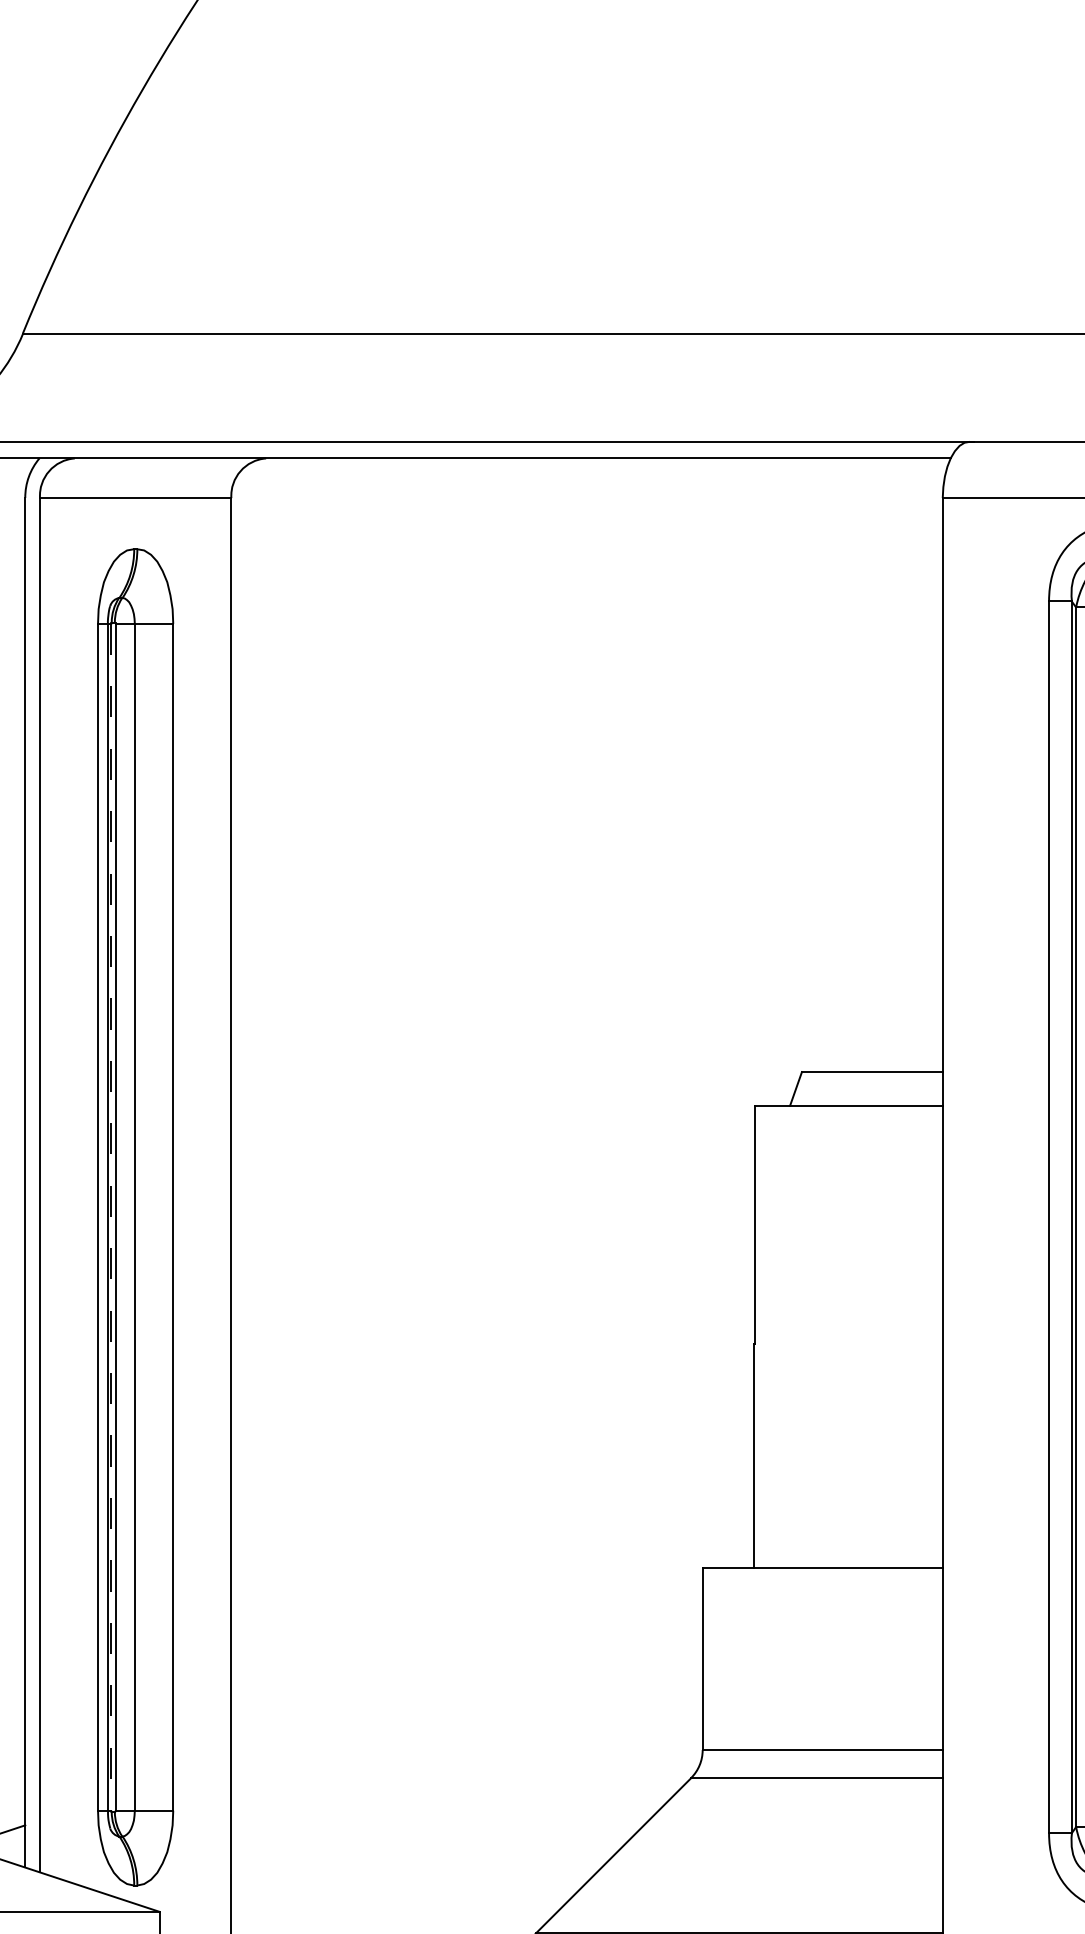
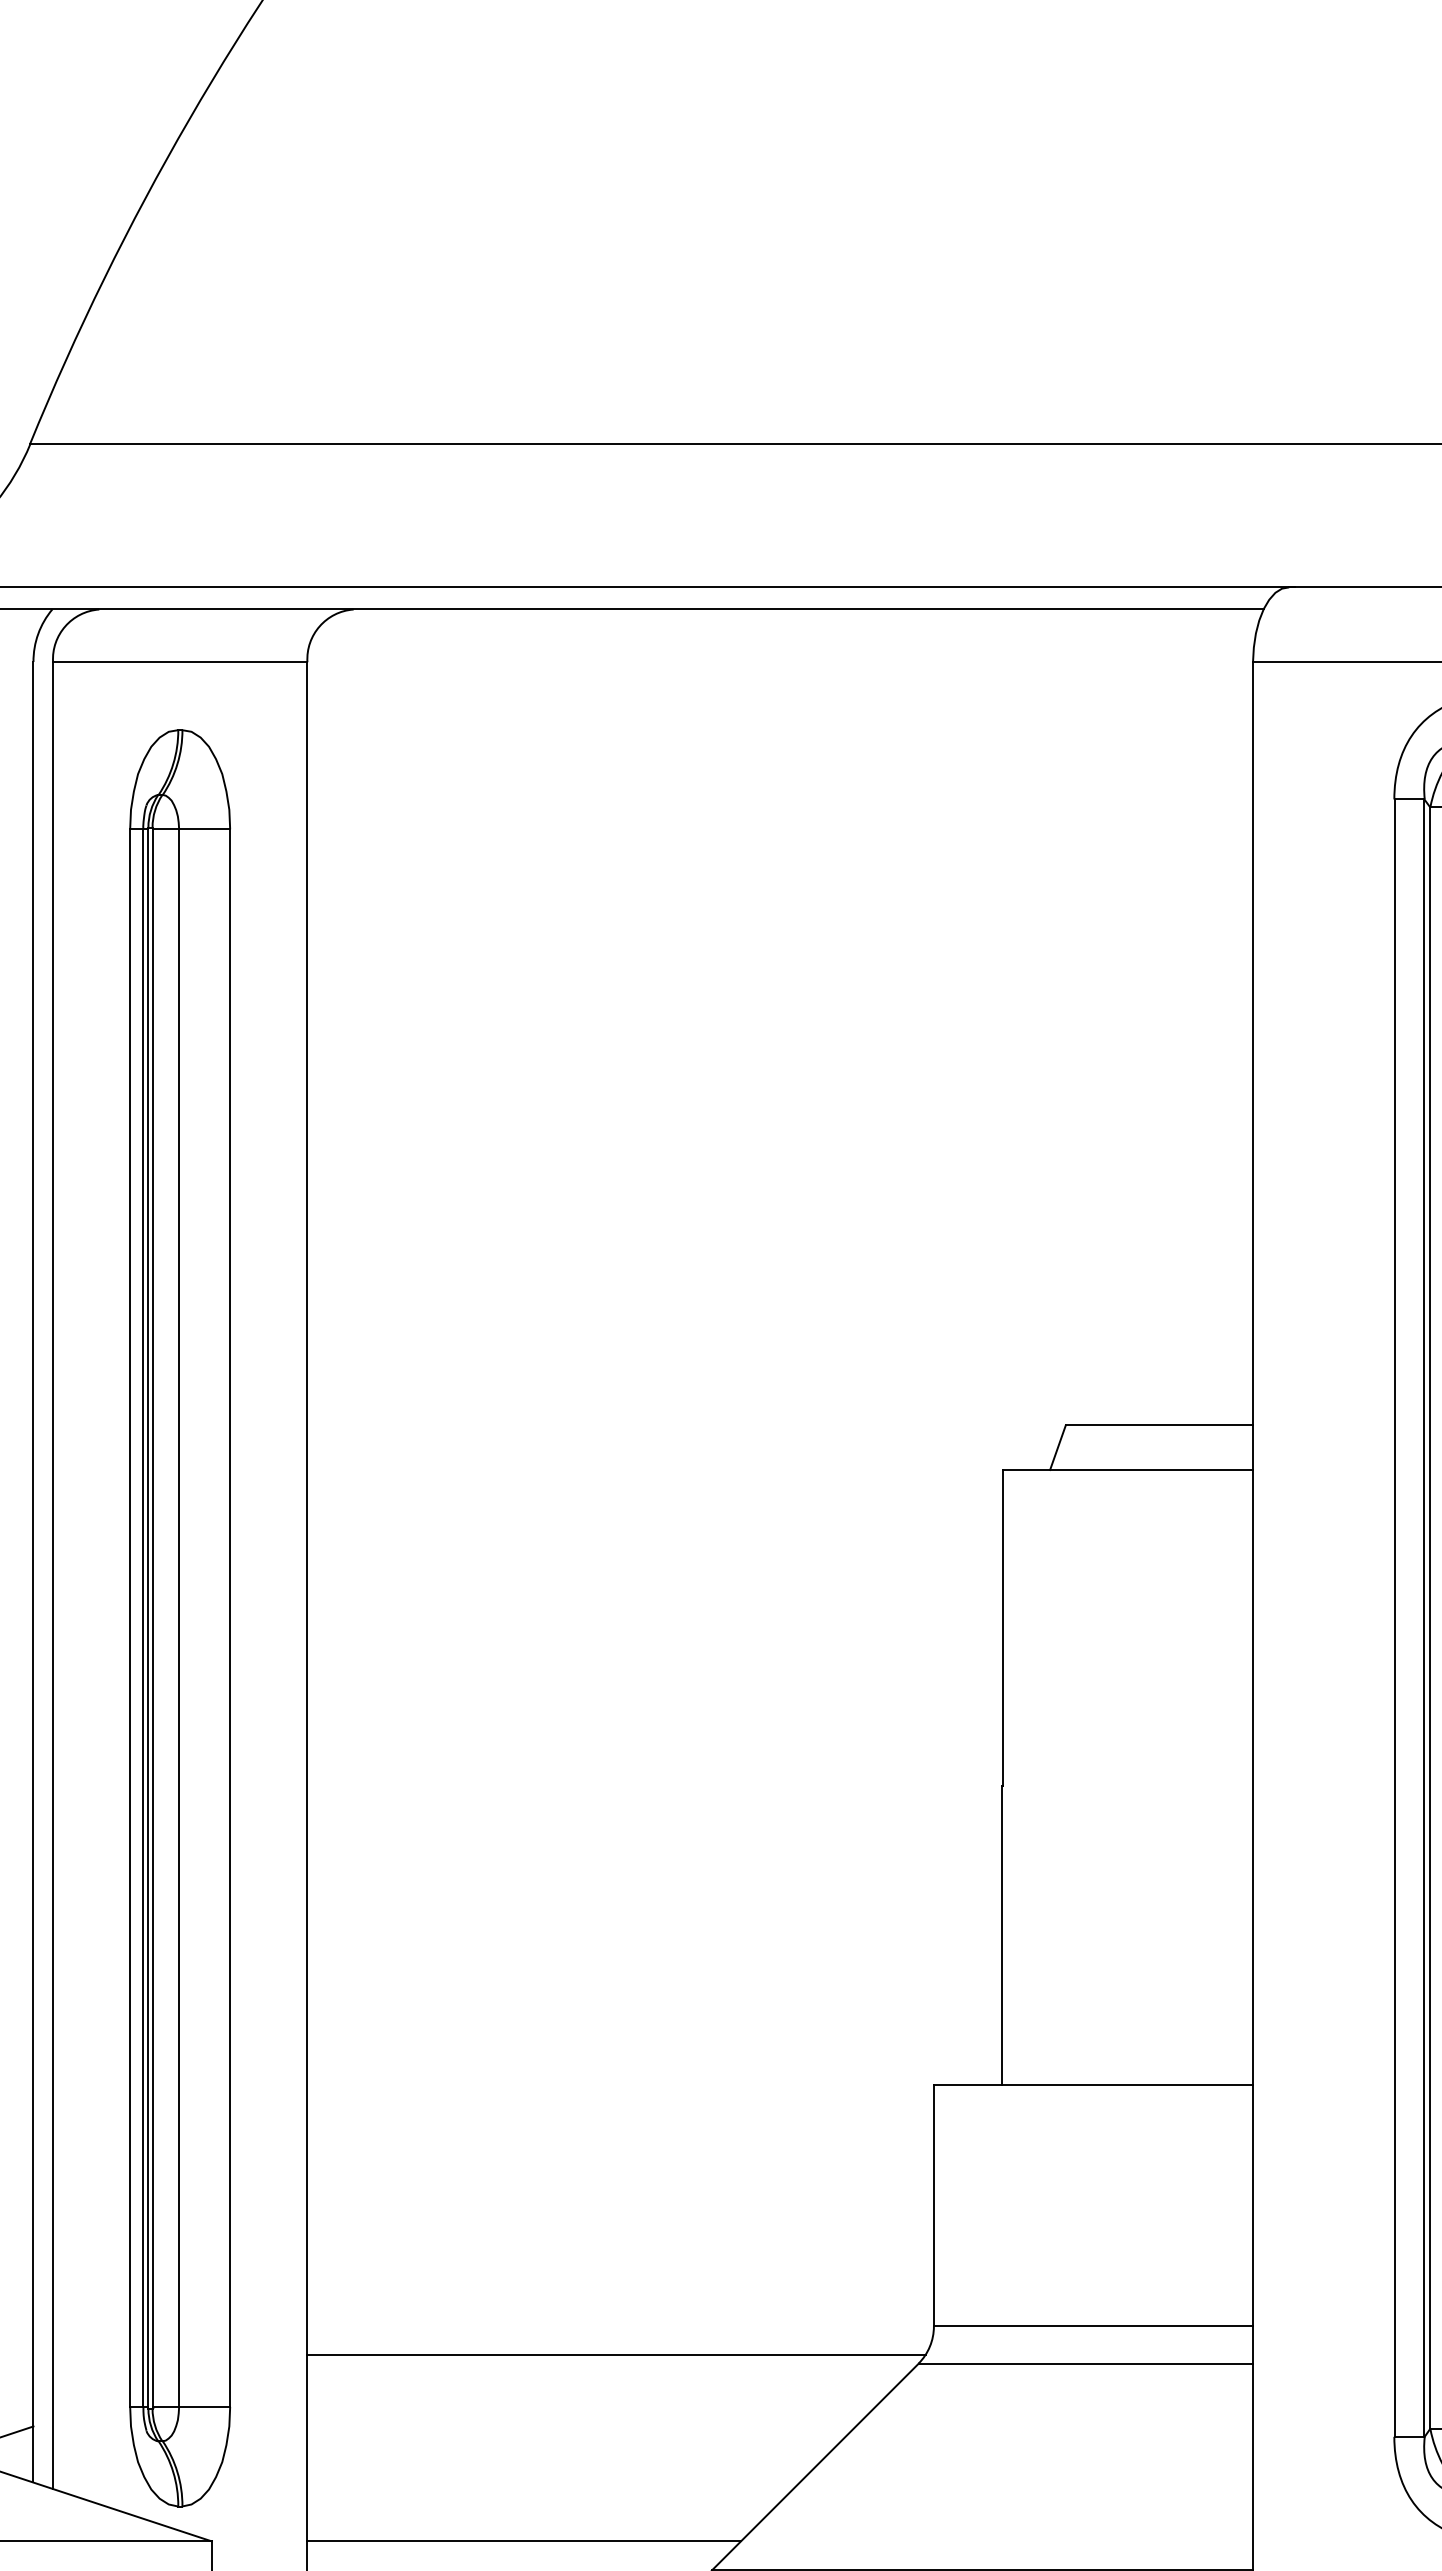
line: (111, 1217) -> (147, 1618), dashed -> solid
line: (463, 1771) -> (616, 2354), added
line: (394, 1911) -> (524, 2541), added

